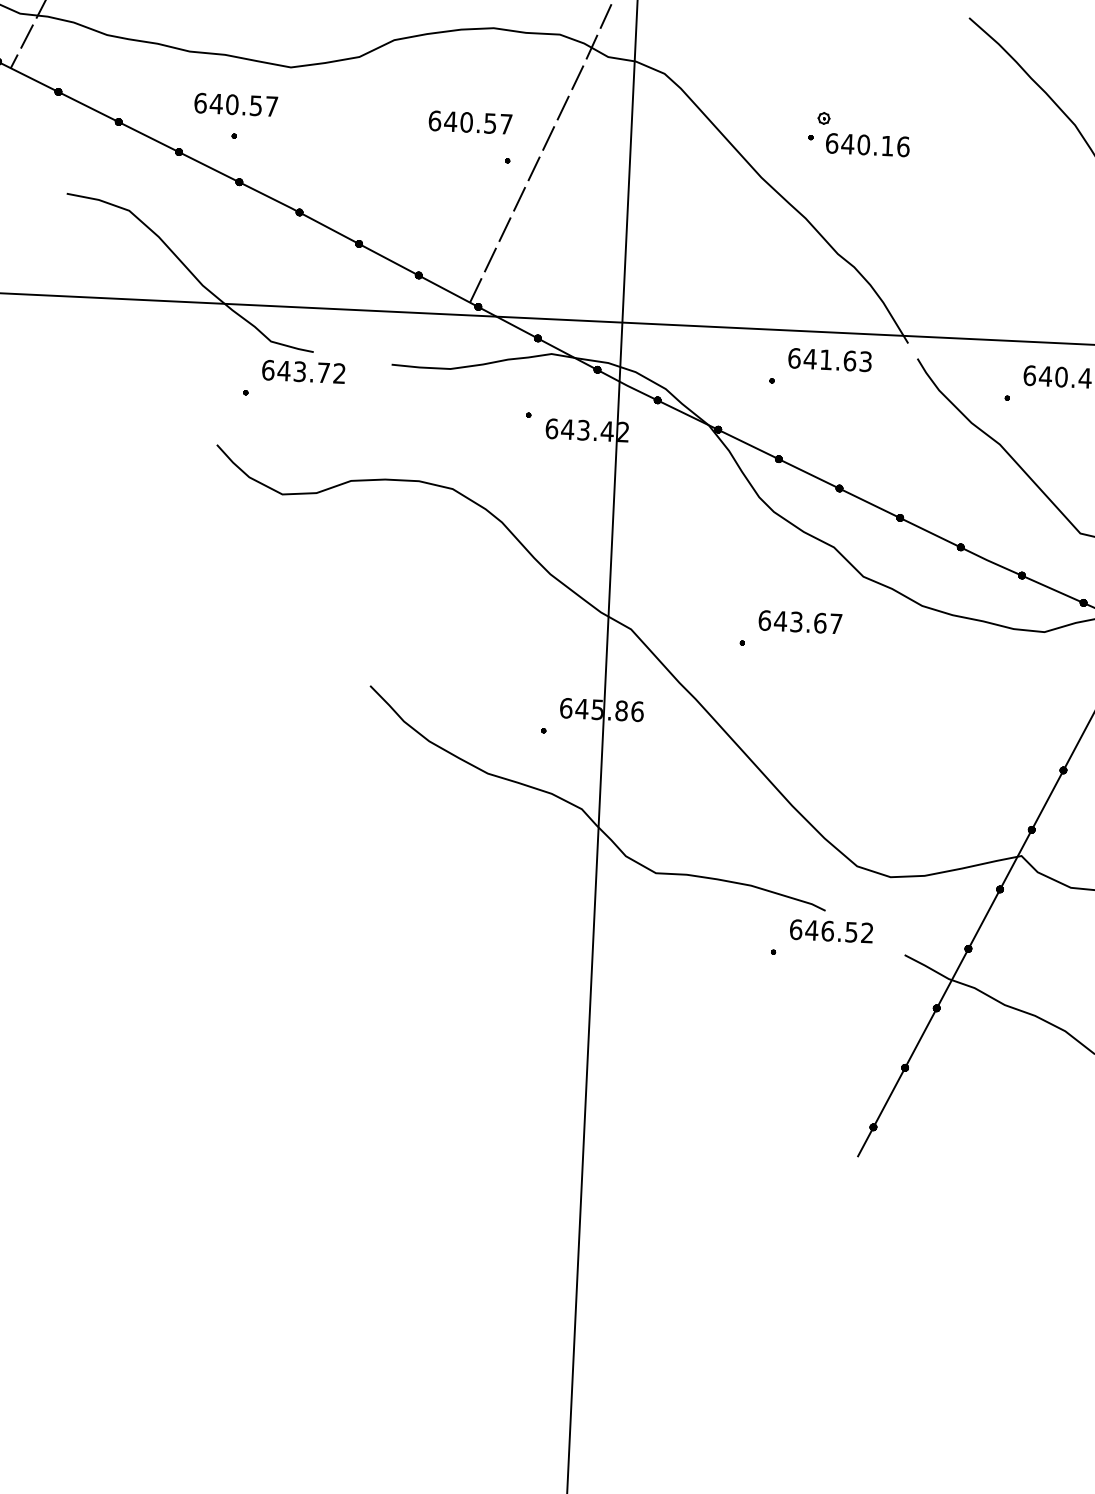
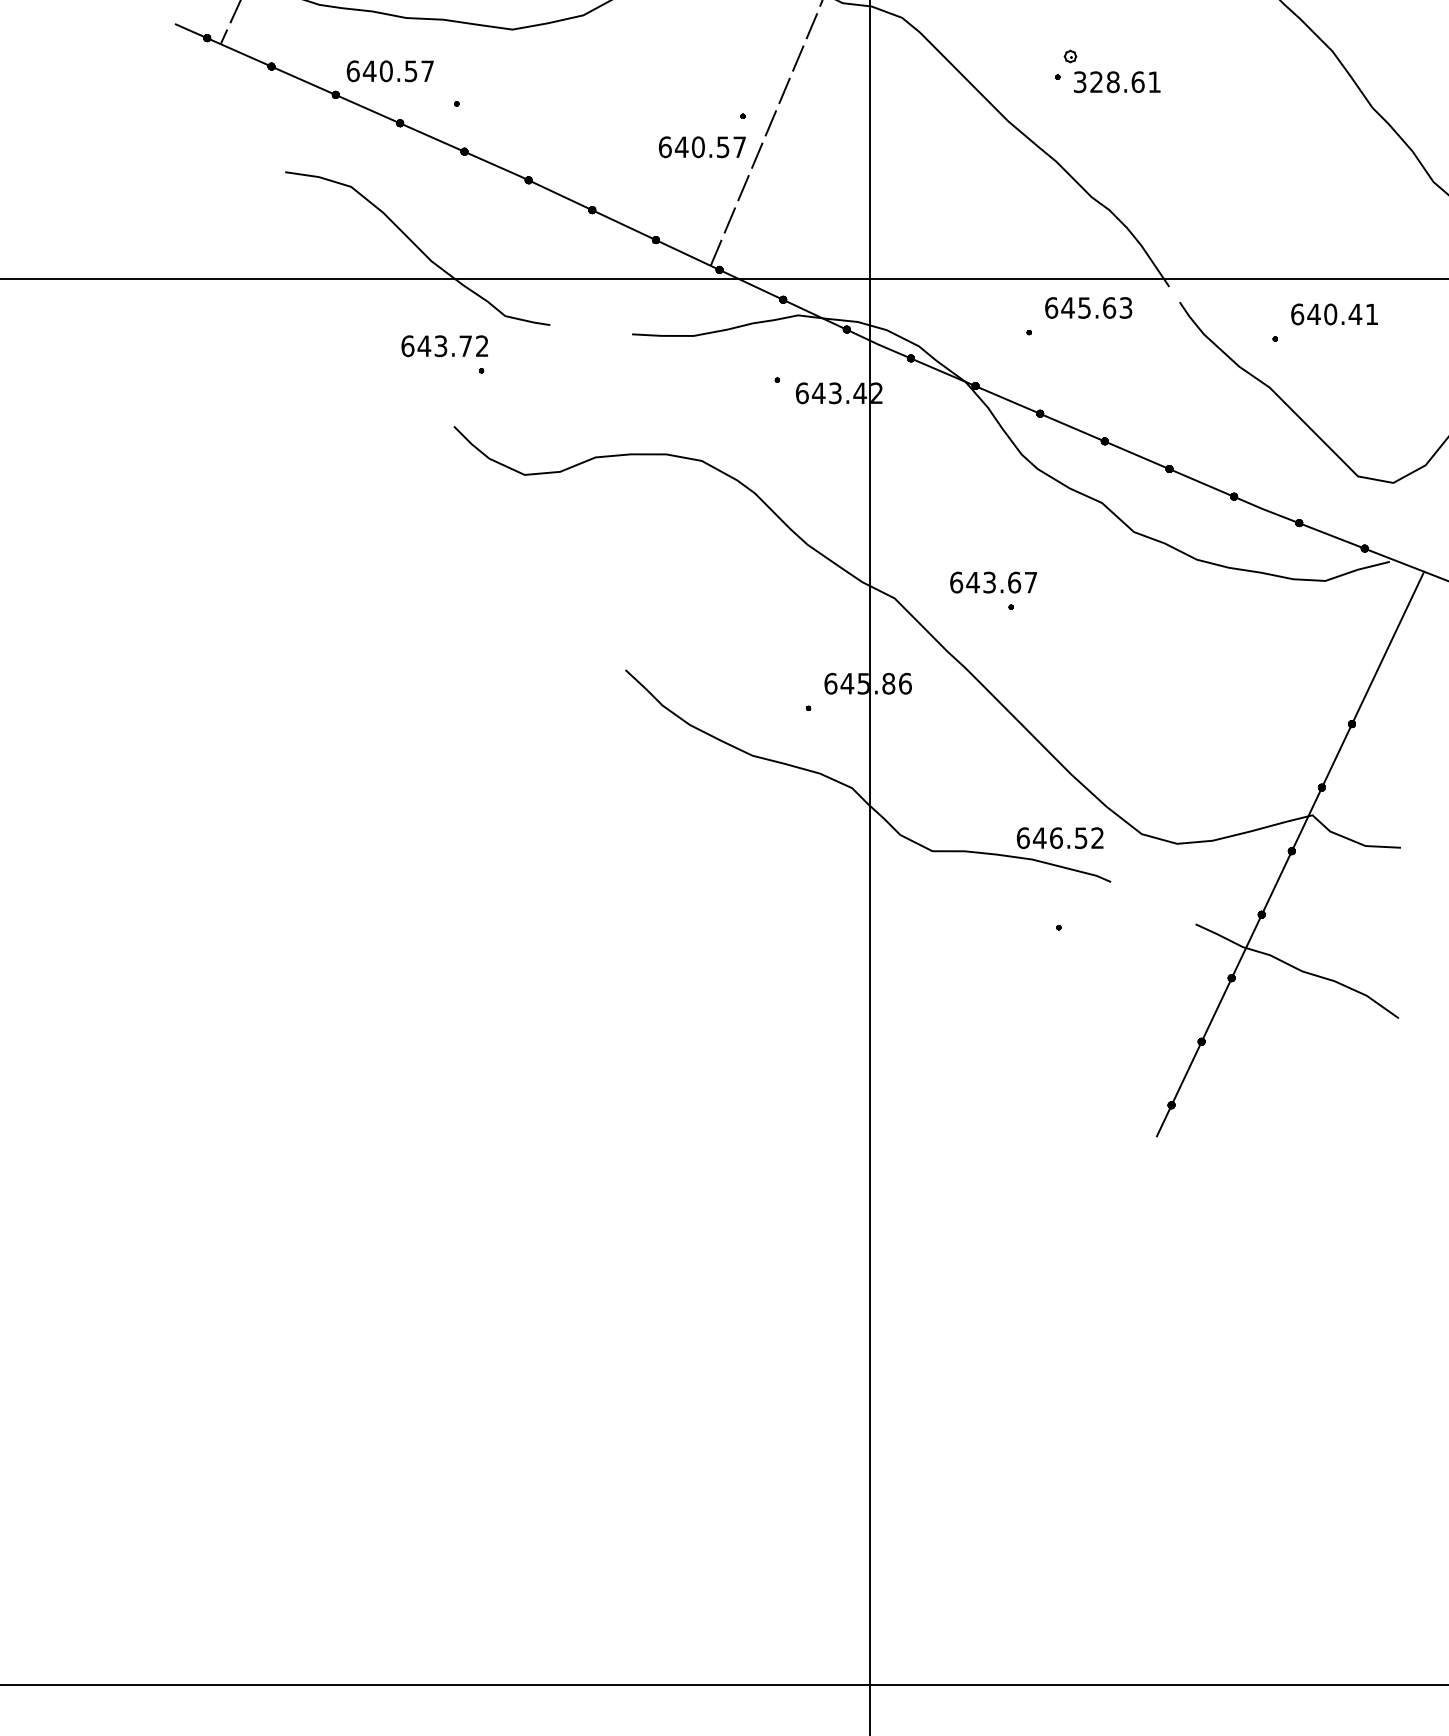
text: (235, 105) -> (389, 71), moved
text: (470, 122) -> (702, 147), moved
text: (867, 145) -> (1117, 82), 640.16 -> 328.61
text: (826, 359) -> (1084, 307), 641.63 -> 645.63
text: (303, 372) -> (444, 346), moved
text: (800, 622) -> (993, 582), moved
text: (831, 930) -> (1060, 837), moved

